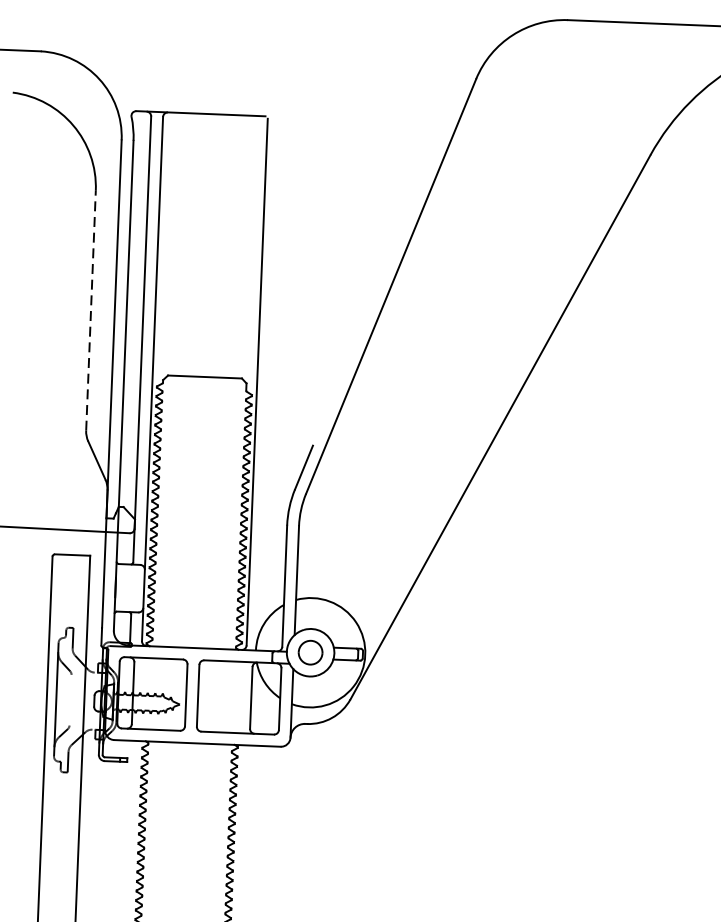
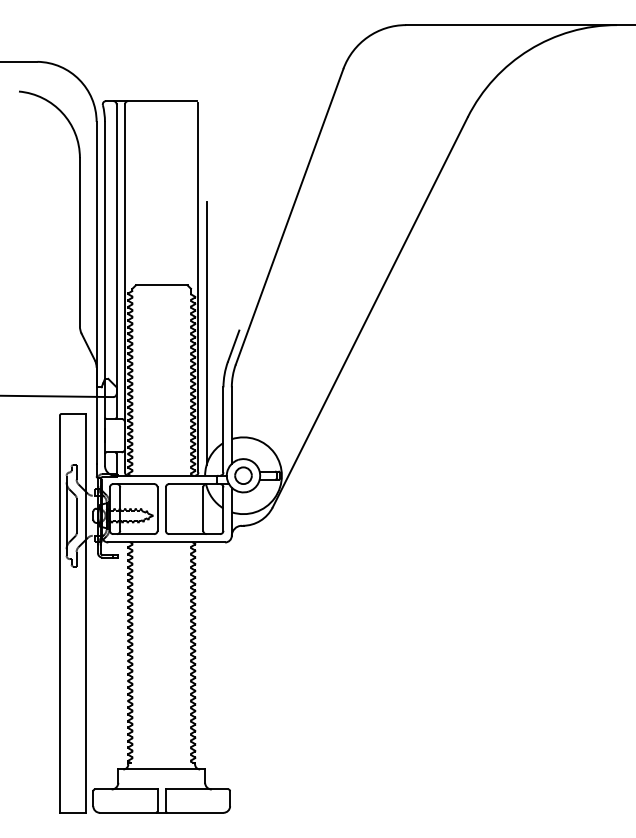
line: (90, 309) -> (79, 241), dashed -> solid
line: (266, 446) -> (206, 332), added
line: (70, 699) -> (76, 515), added

